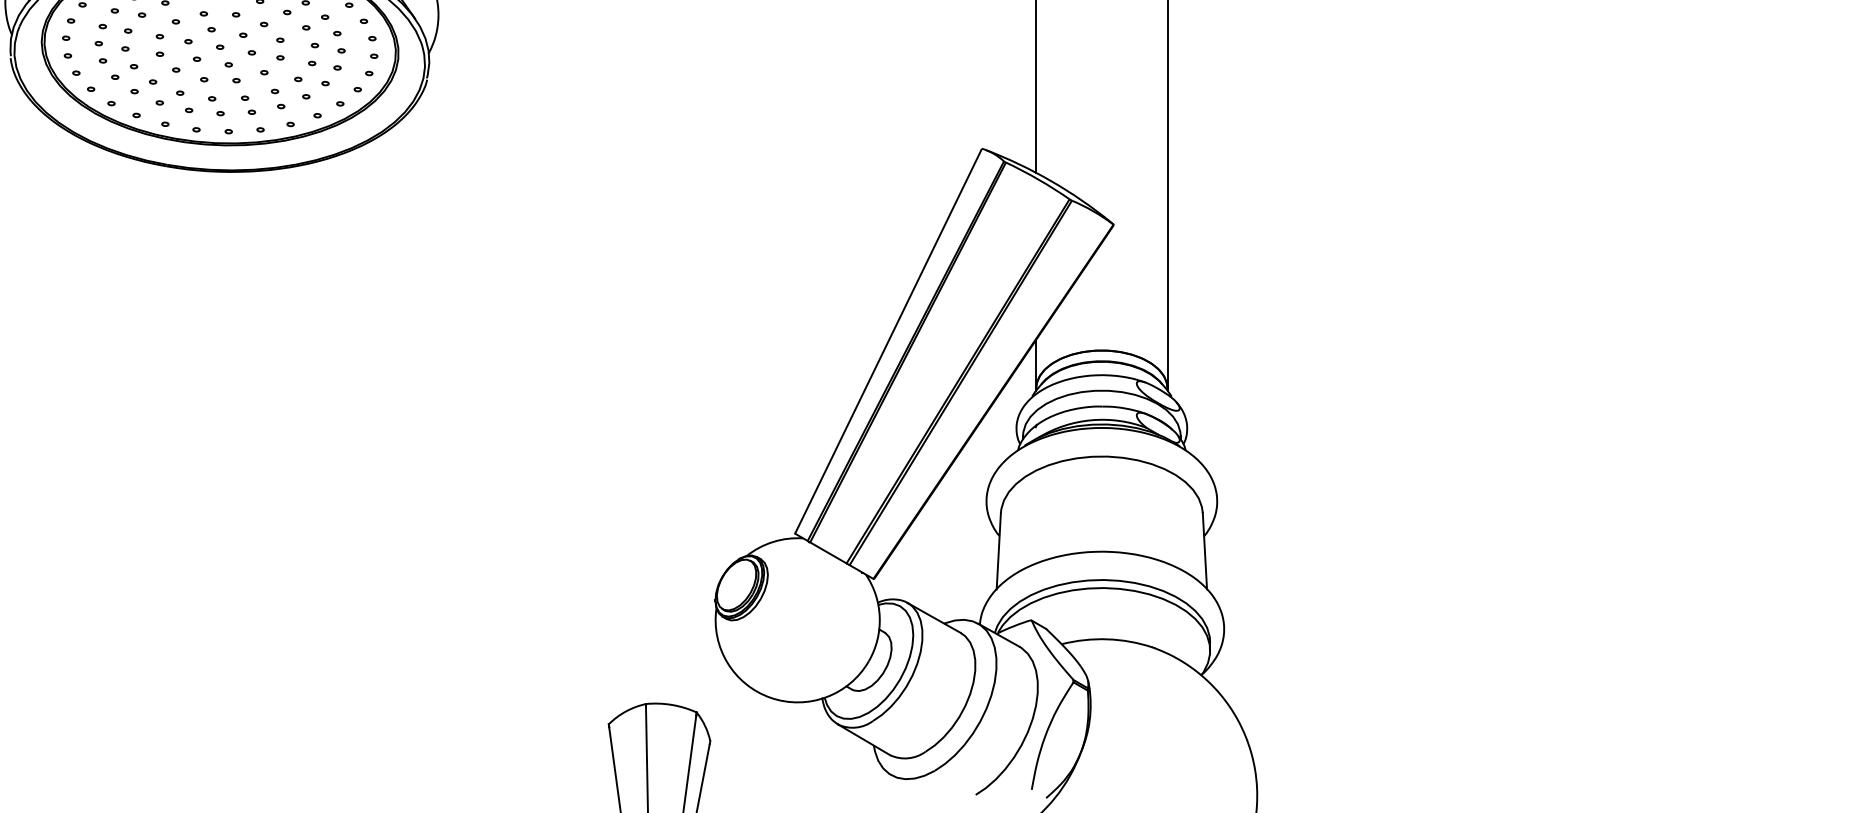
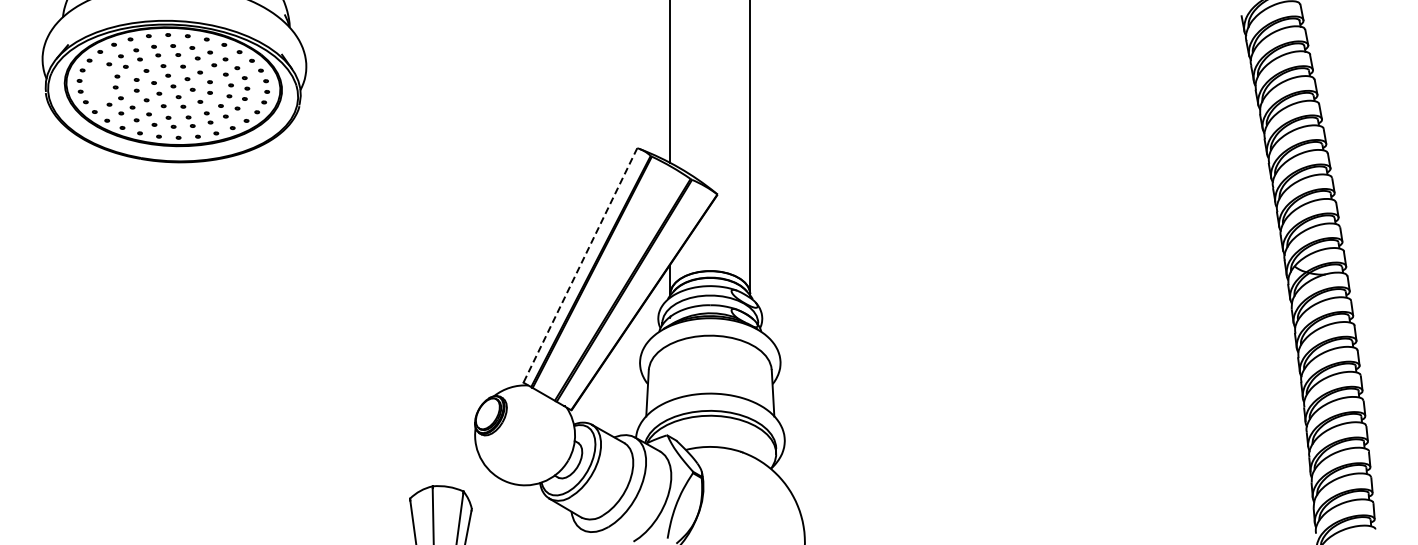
part: (100, 42) -> (100, 83), removed
line: (888, 339) -> (580, 264), solid -> dashed

